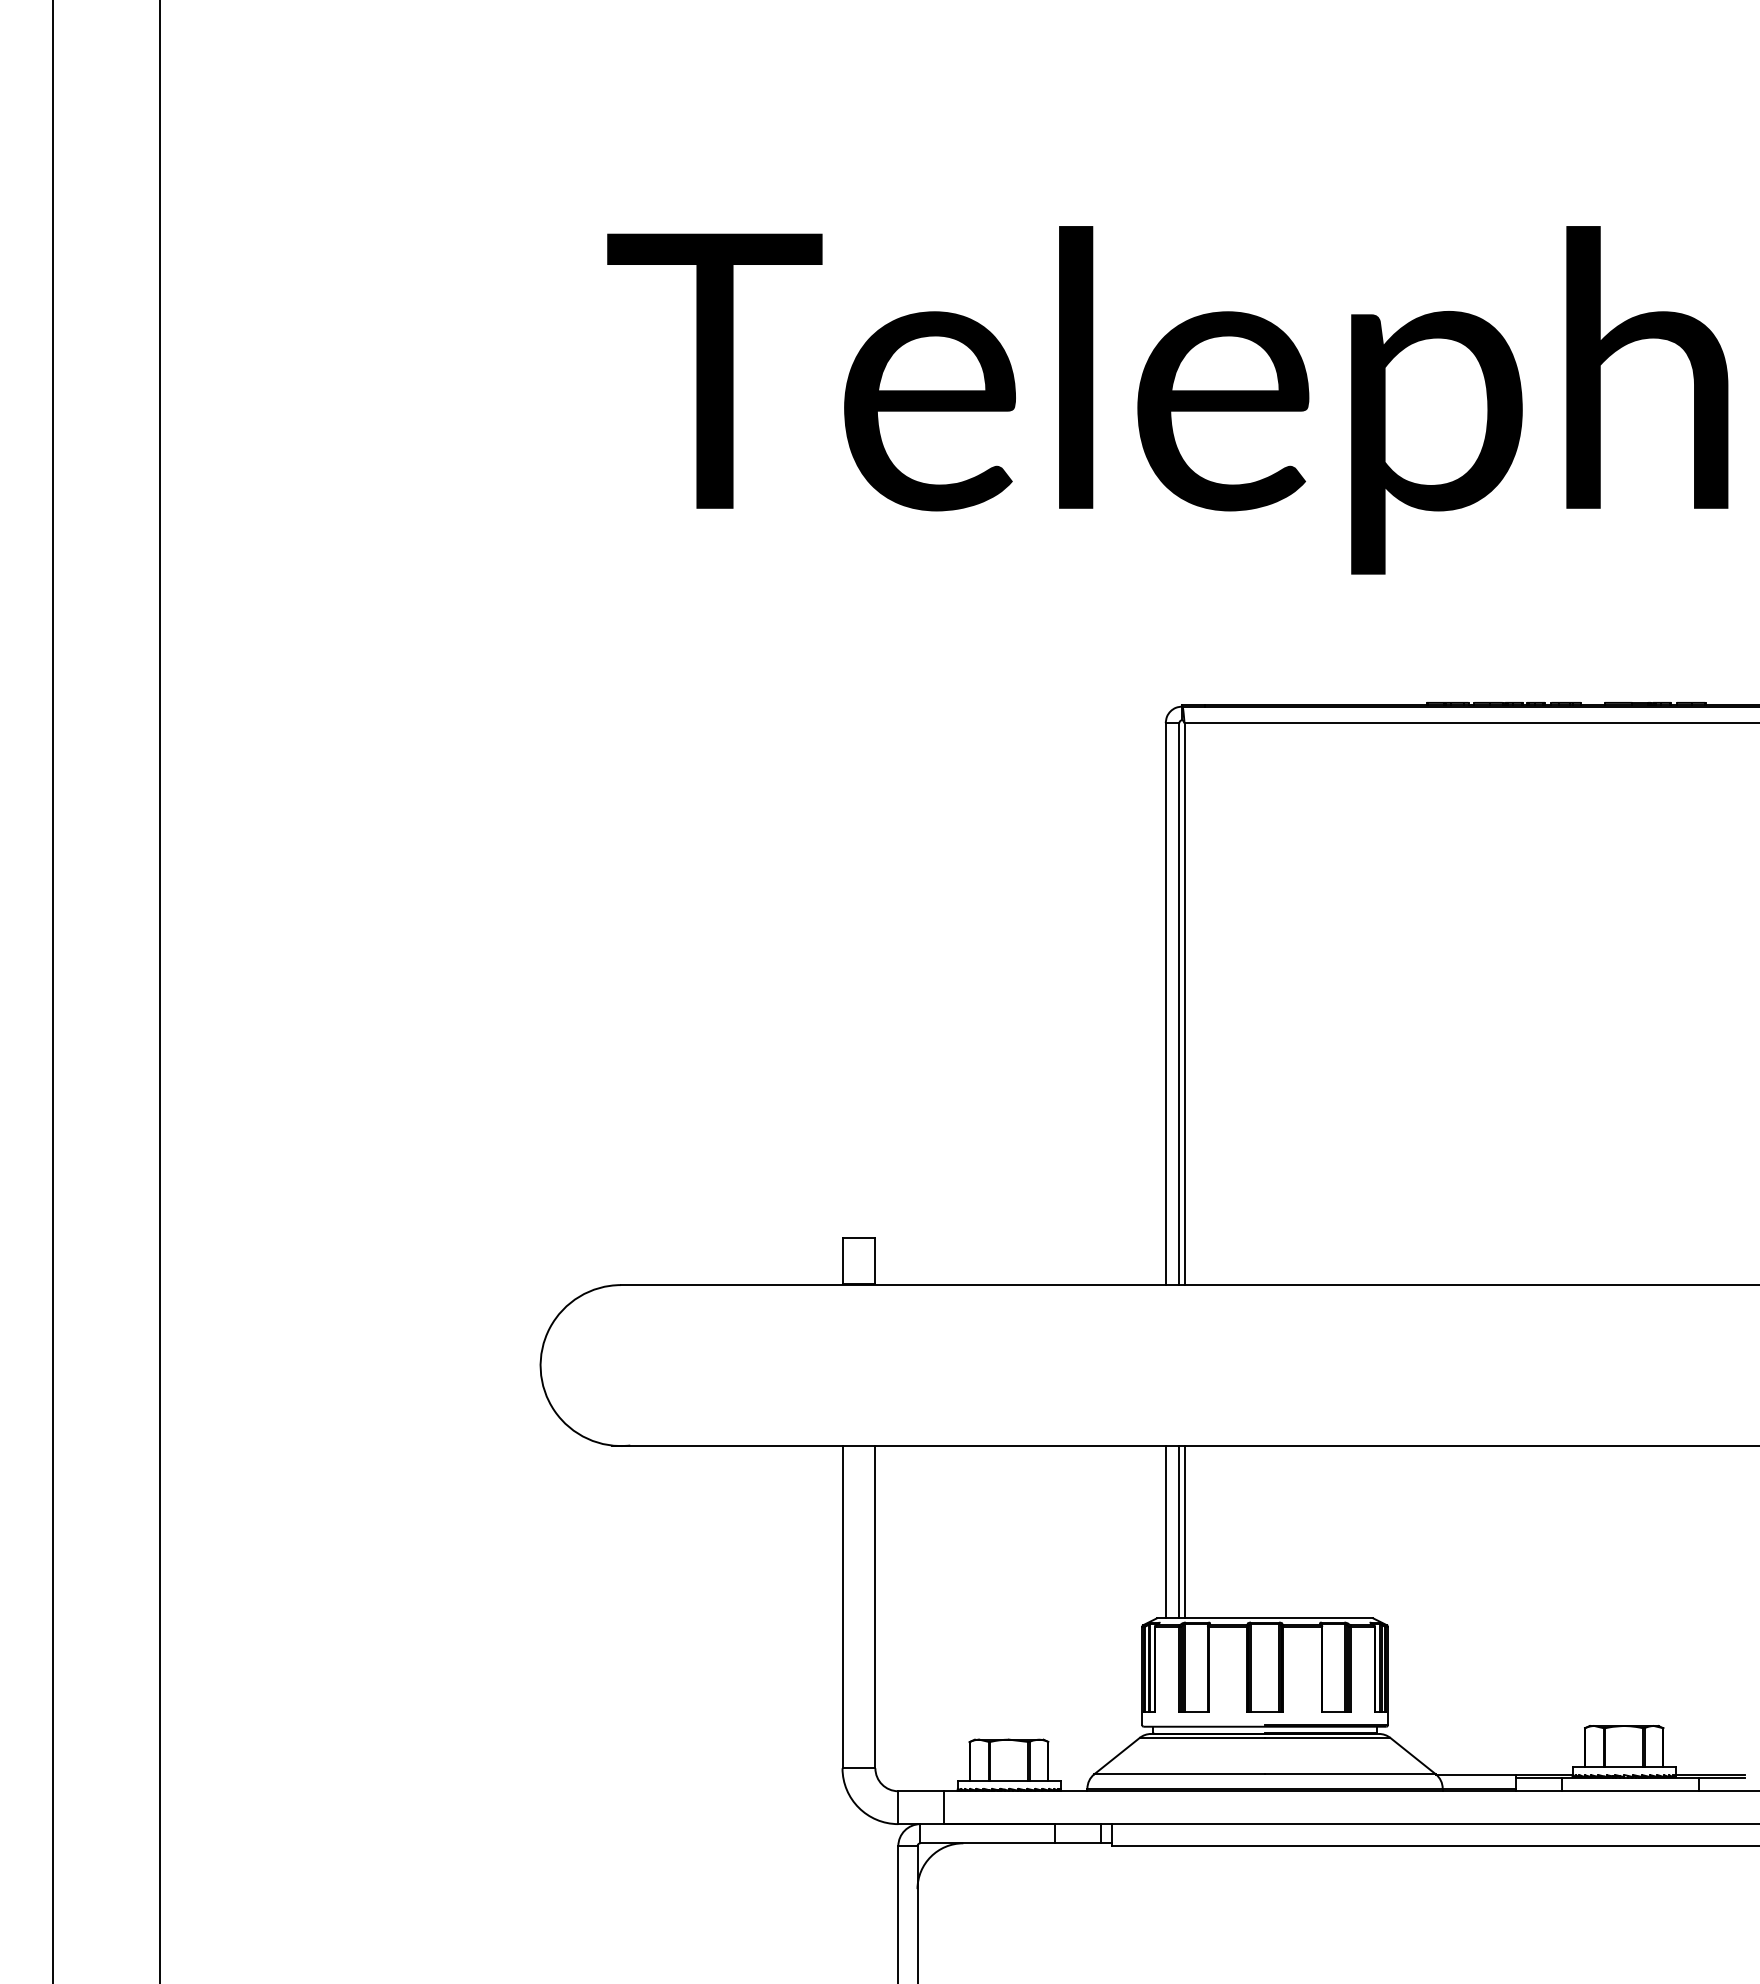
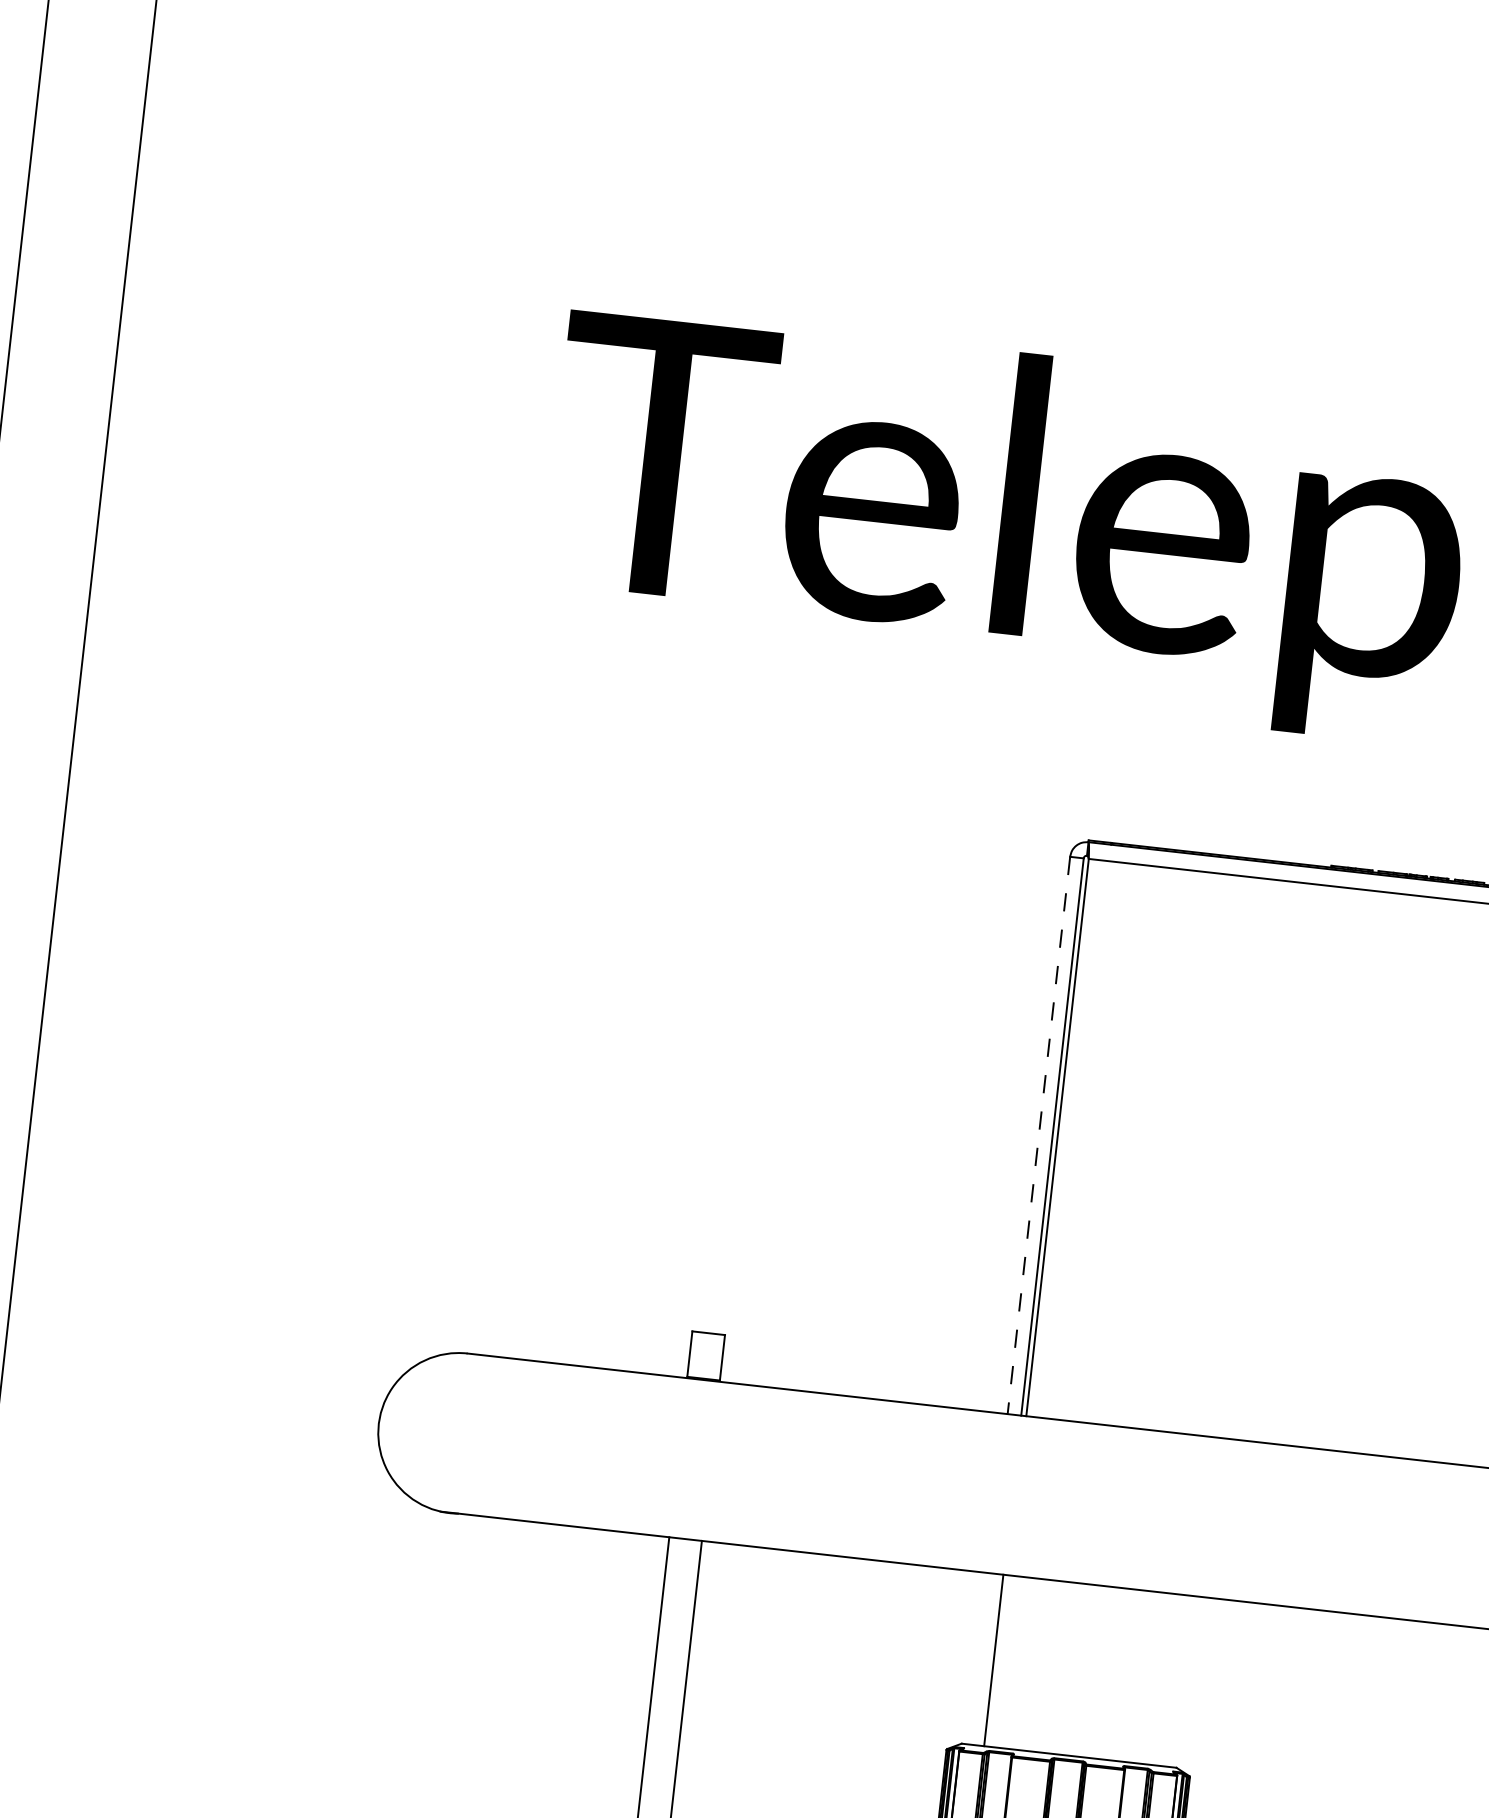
line: (1165, 1004) -> (1038, 1135), solid -> dashed
line: (1165, 1531) -> (980, 1658), removed
line: (1184, 1531) -> (998, 1660), removed

